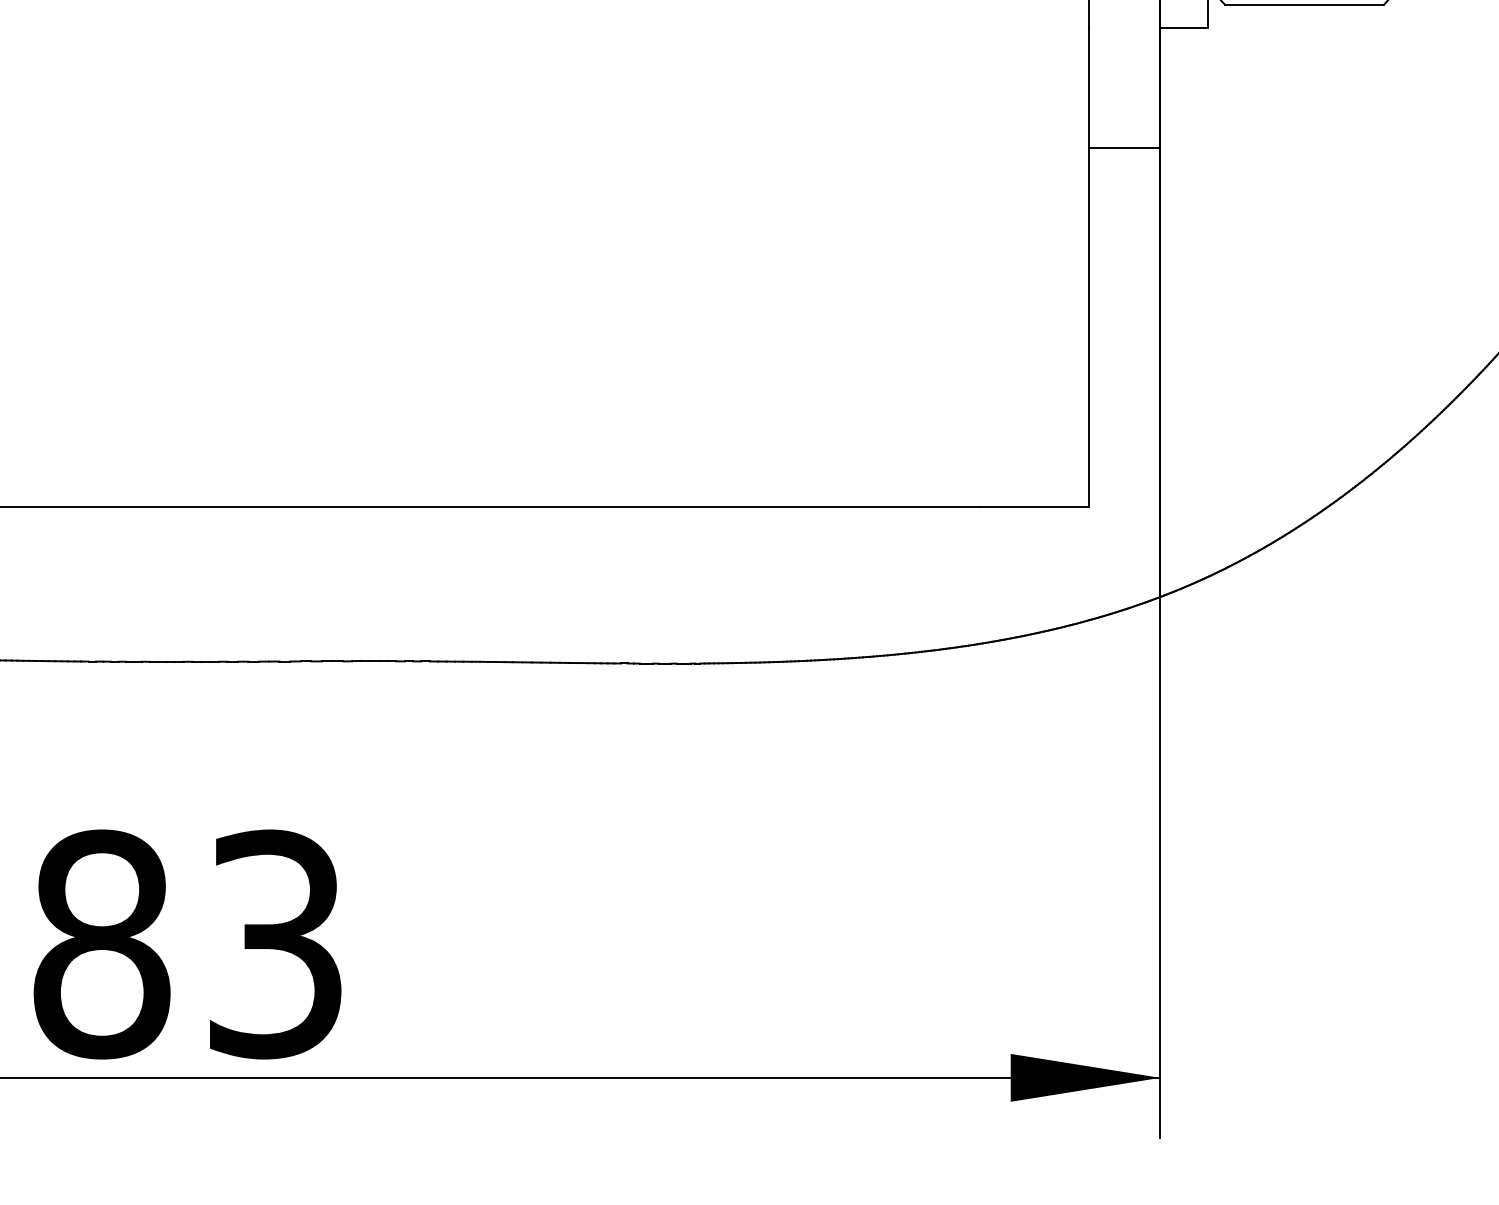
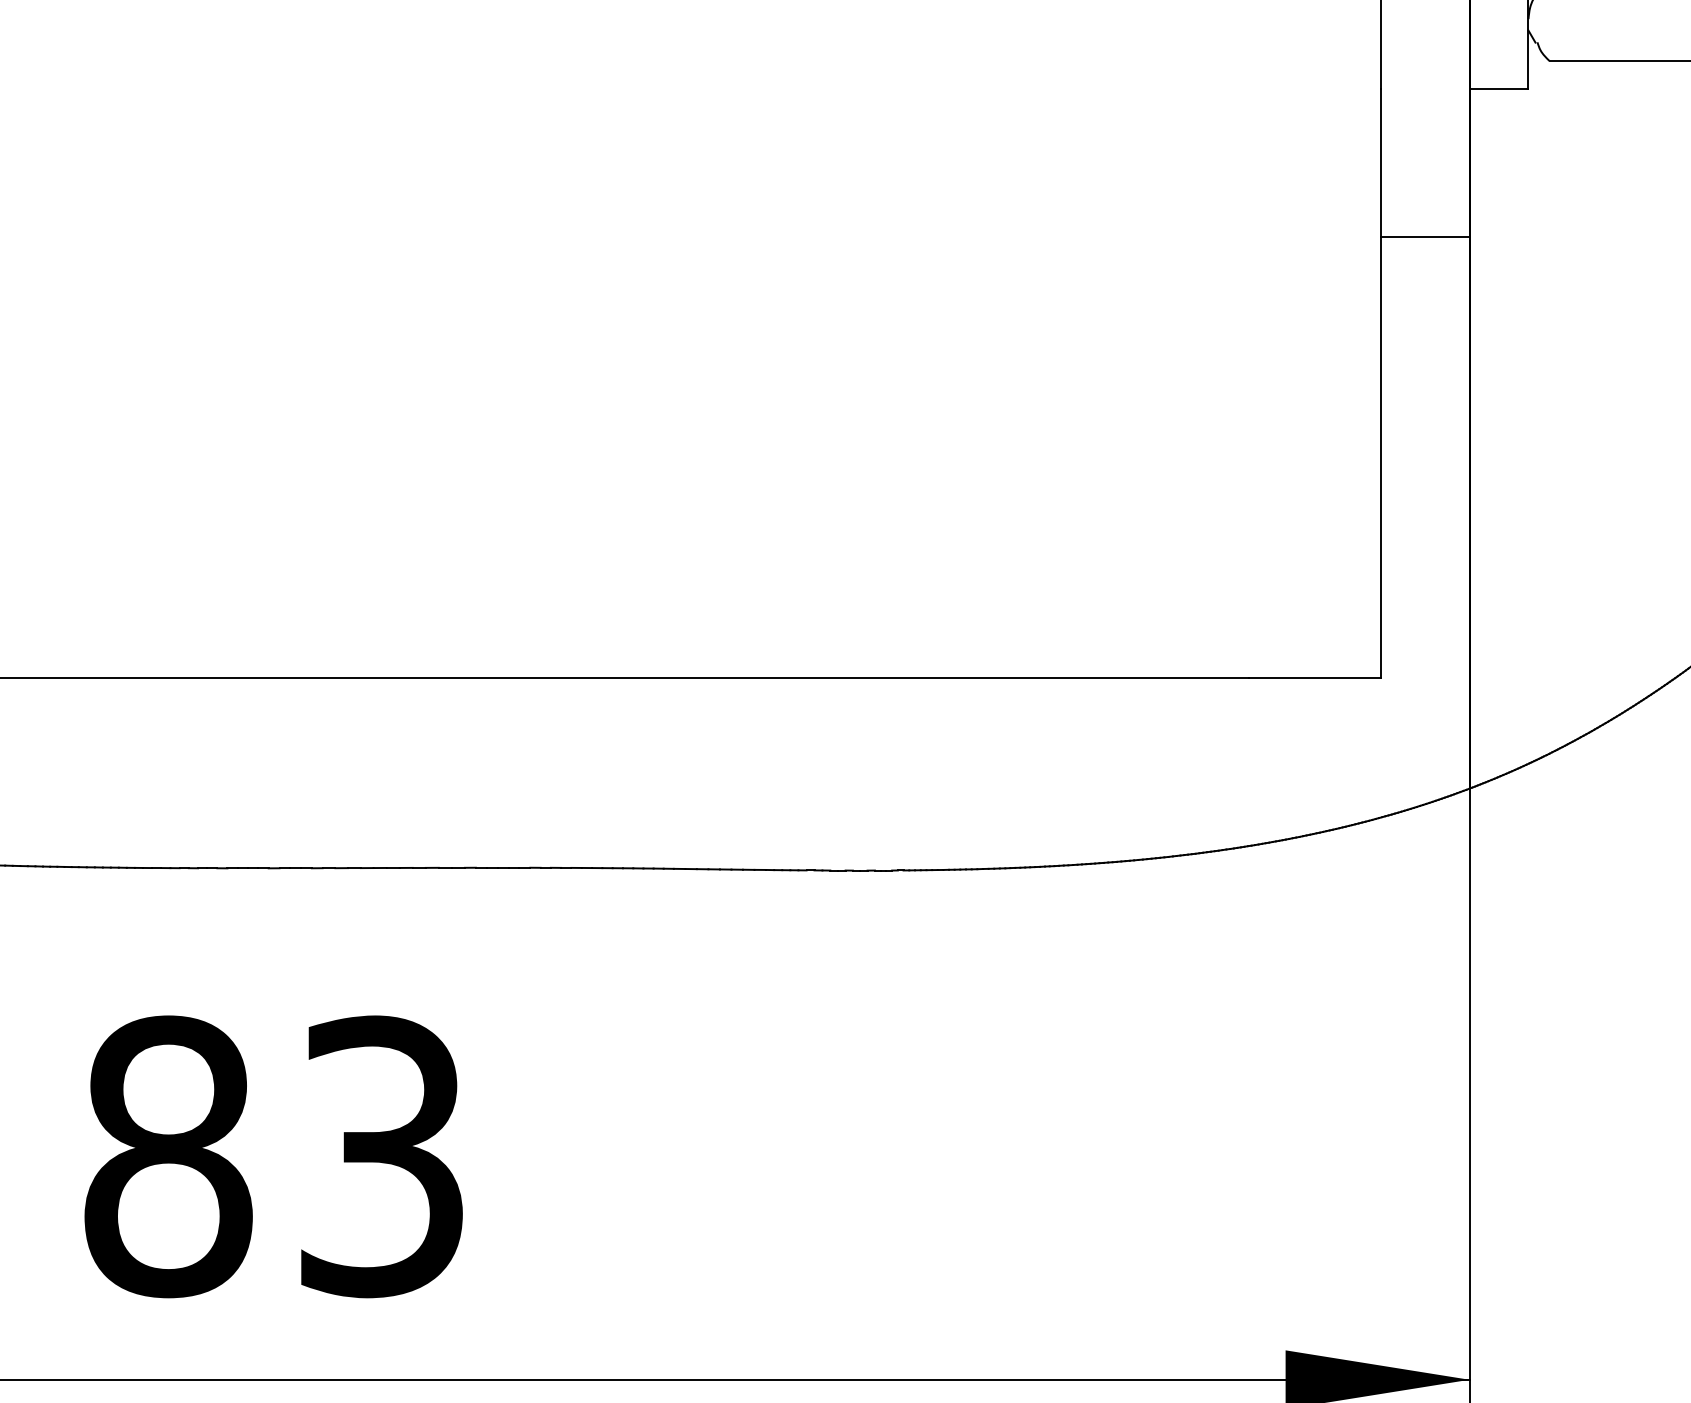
text: (187, 944) -> (273, 1156), moved

